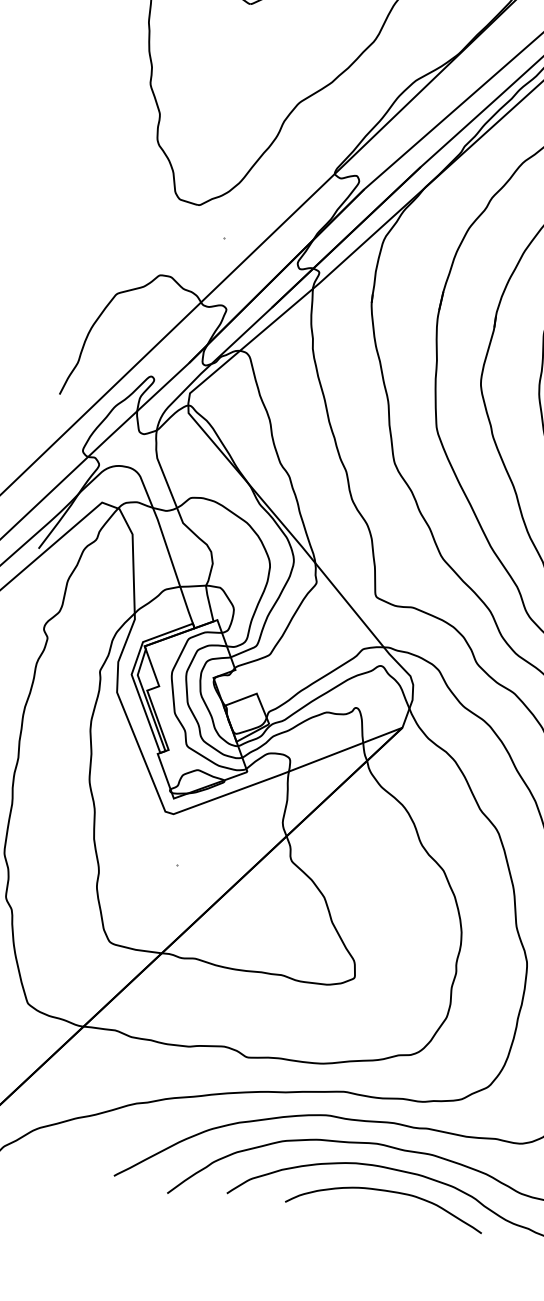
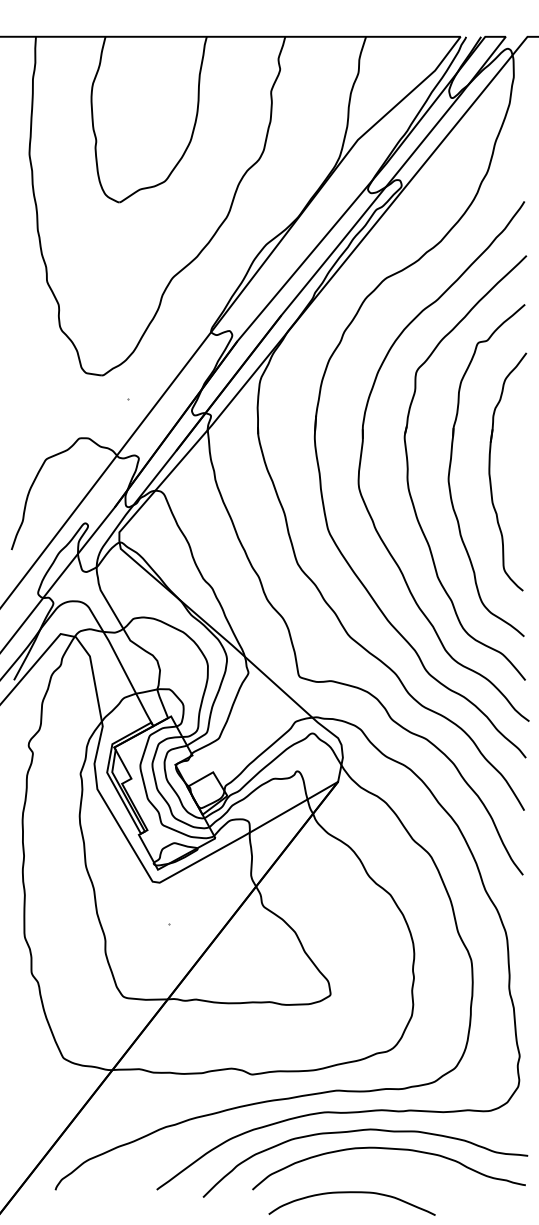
curve: (386, 1192) -> (351, 1193), moved

